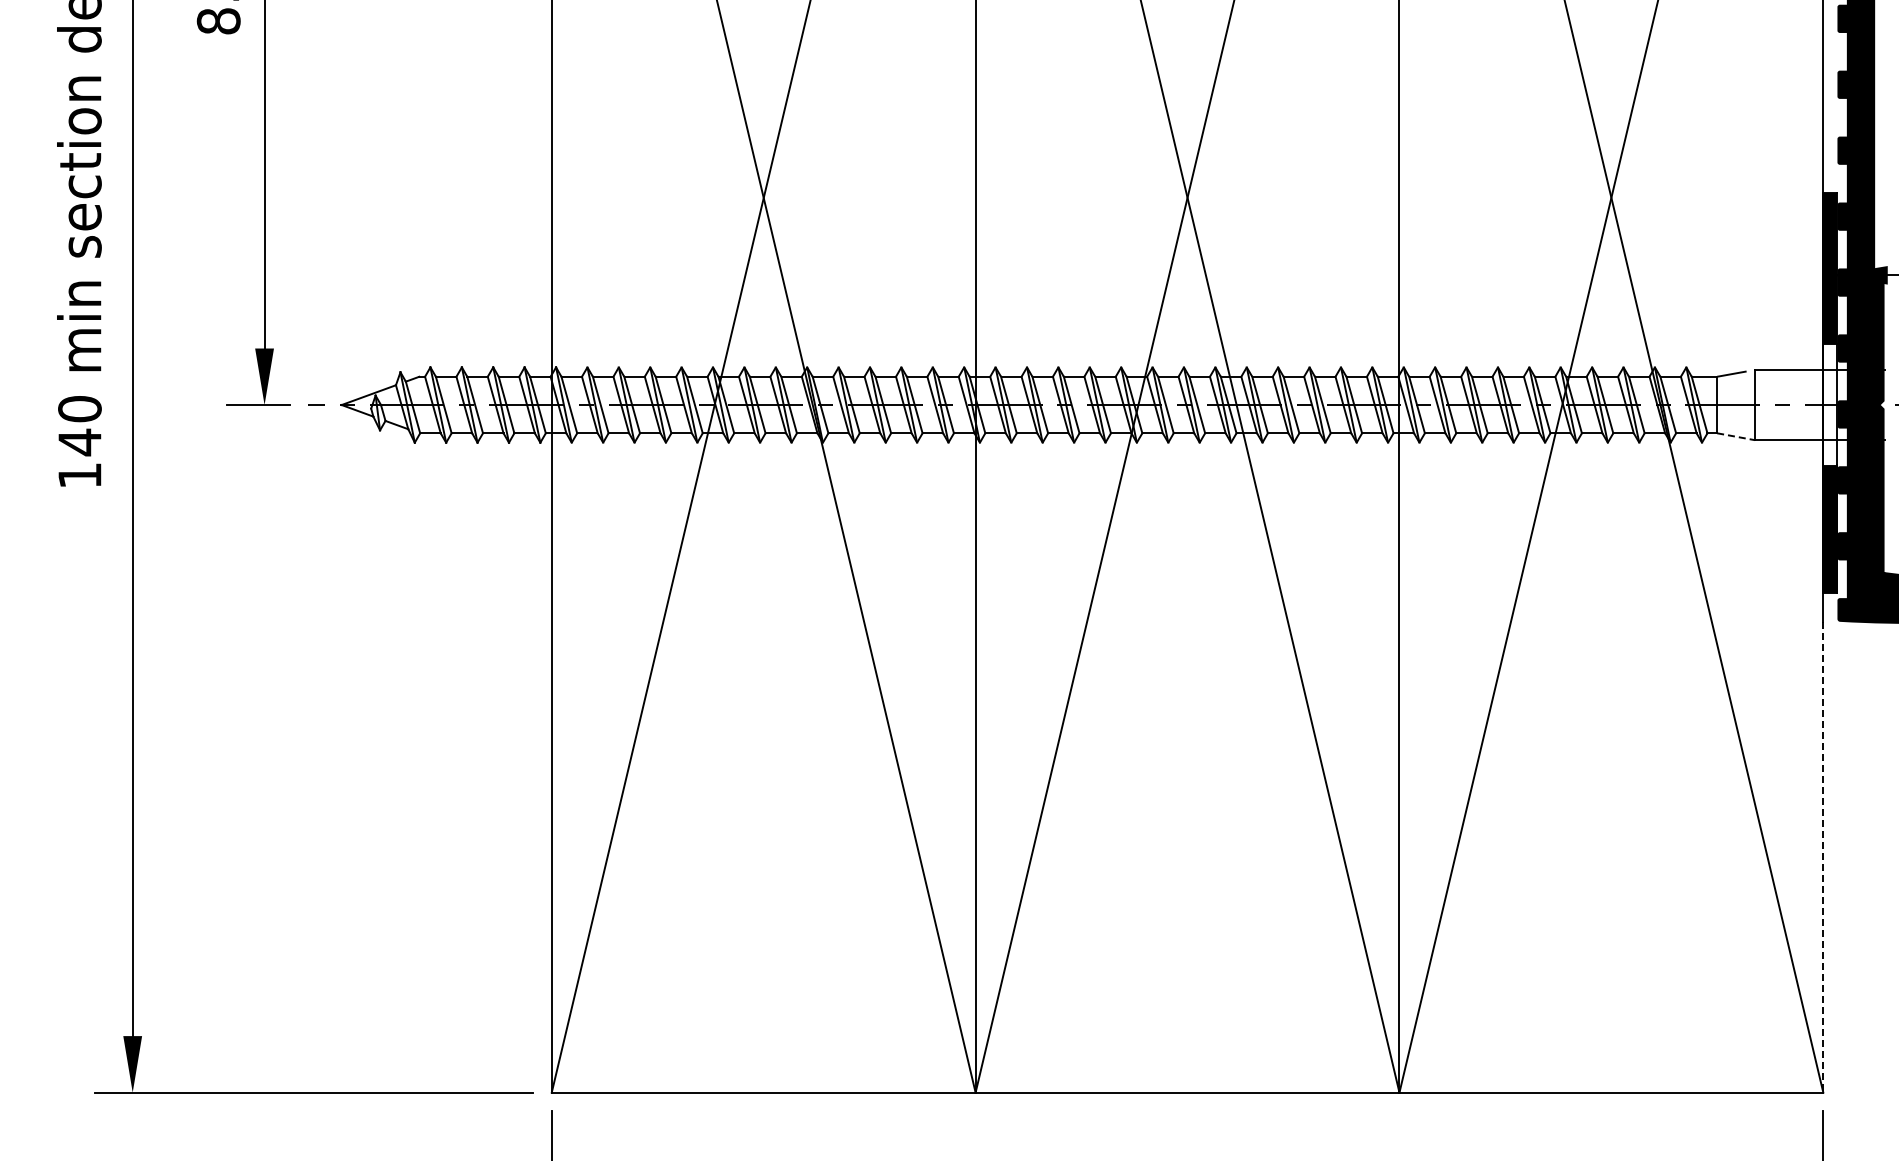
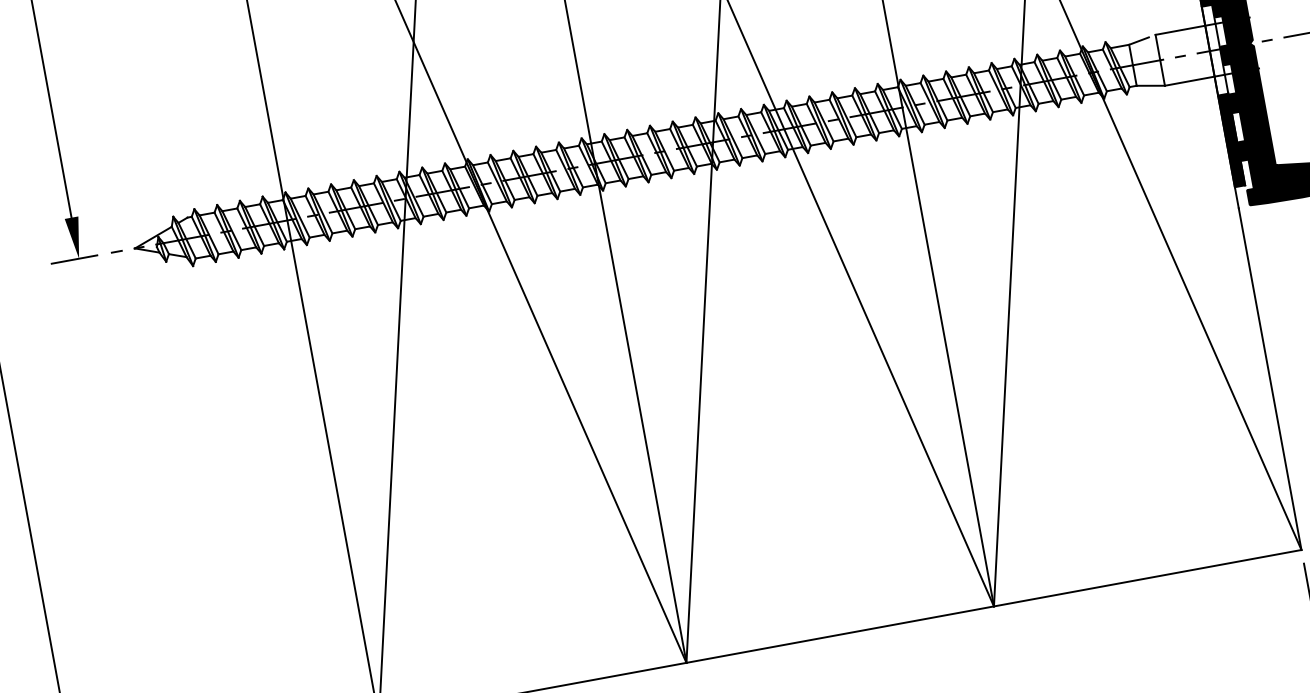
line: (1736, 436) -> (1151, 85), dashed -> solid
line: (1823, 857) -> (1270, 379), dashed -> solid

